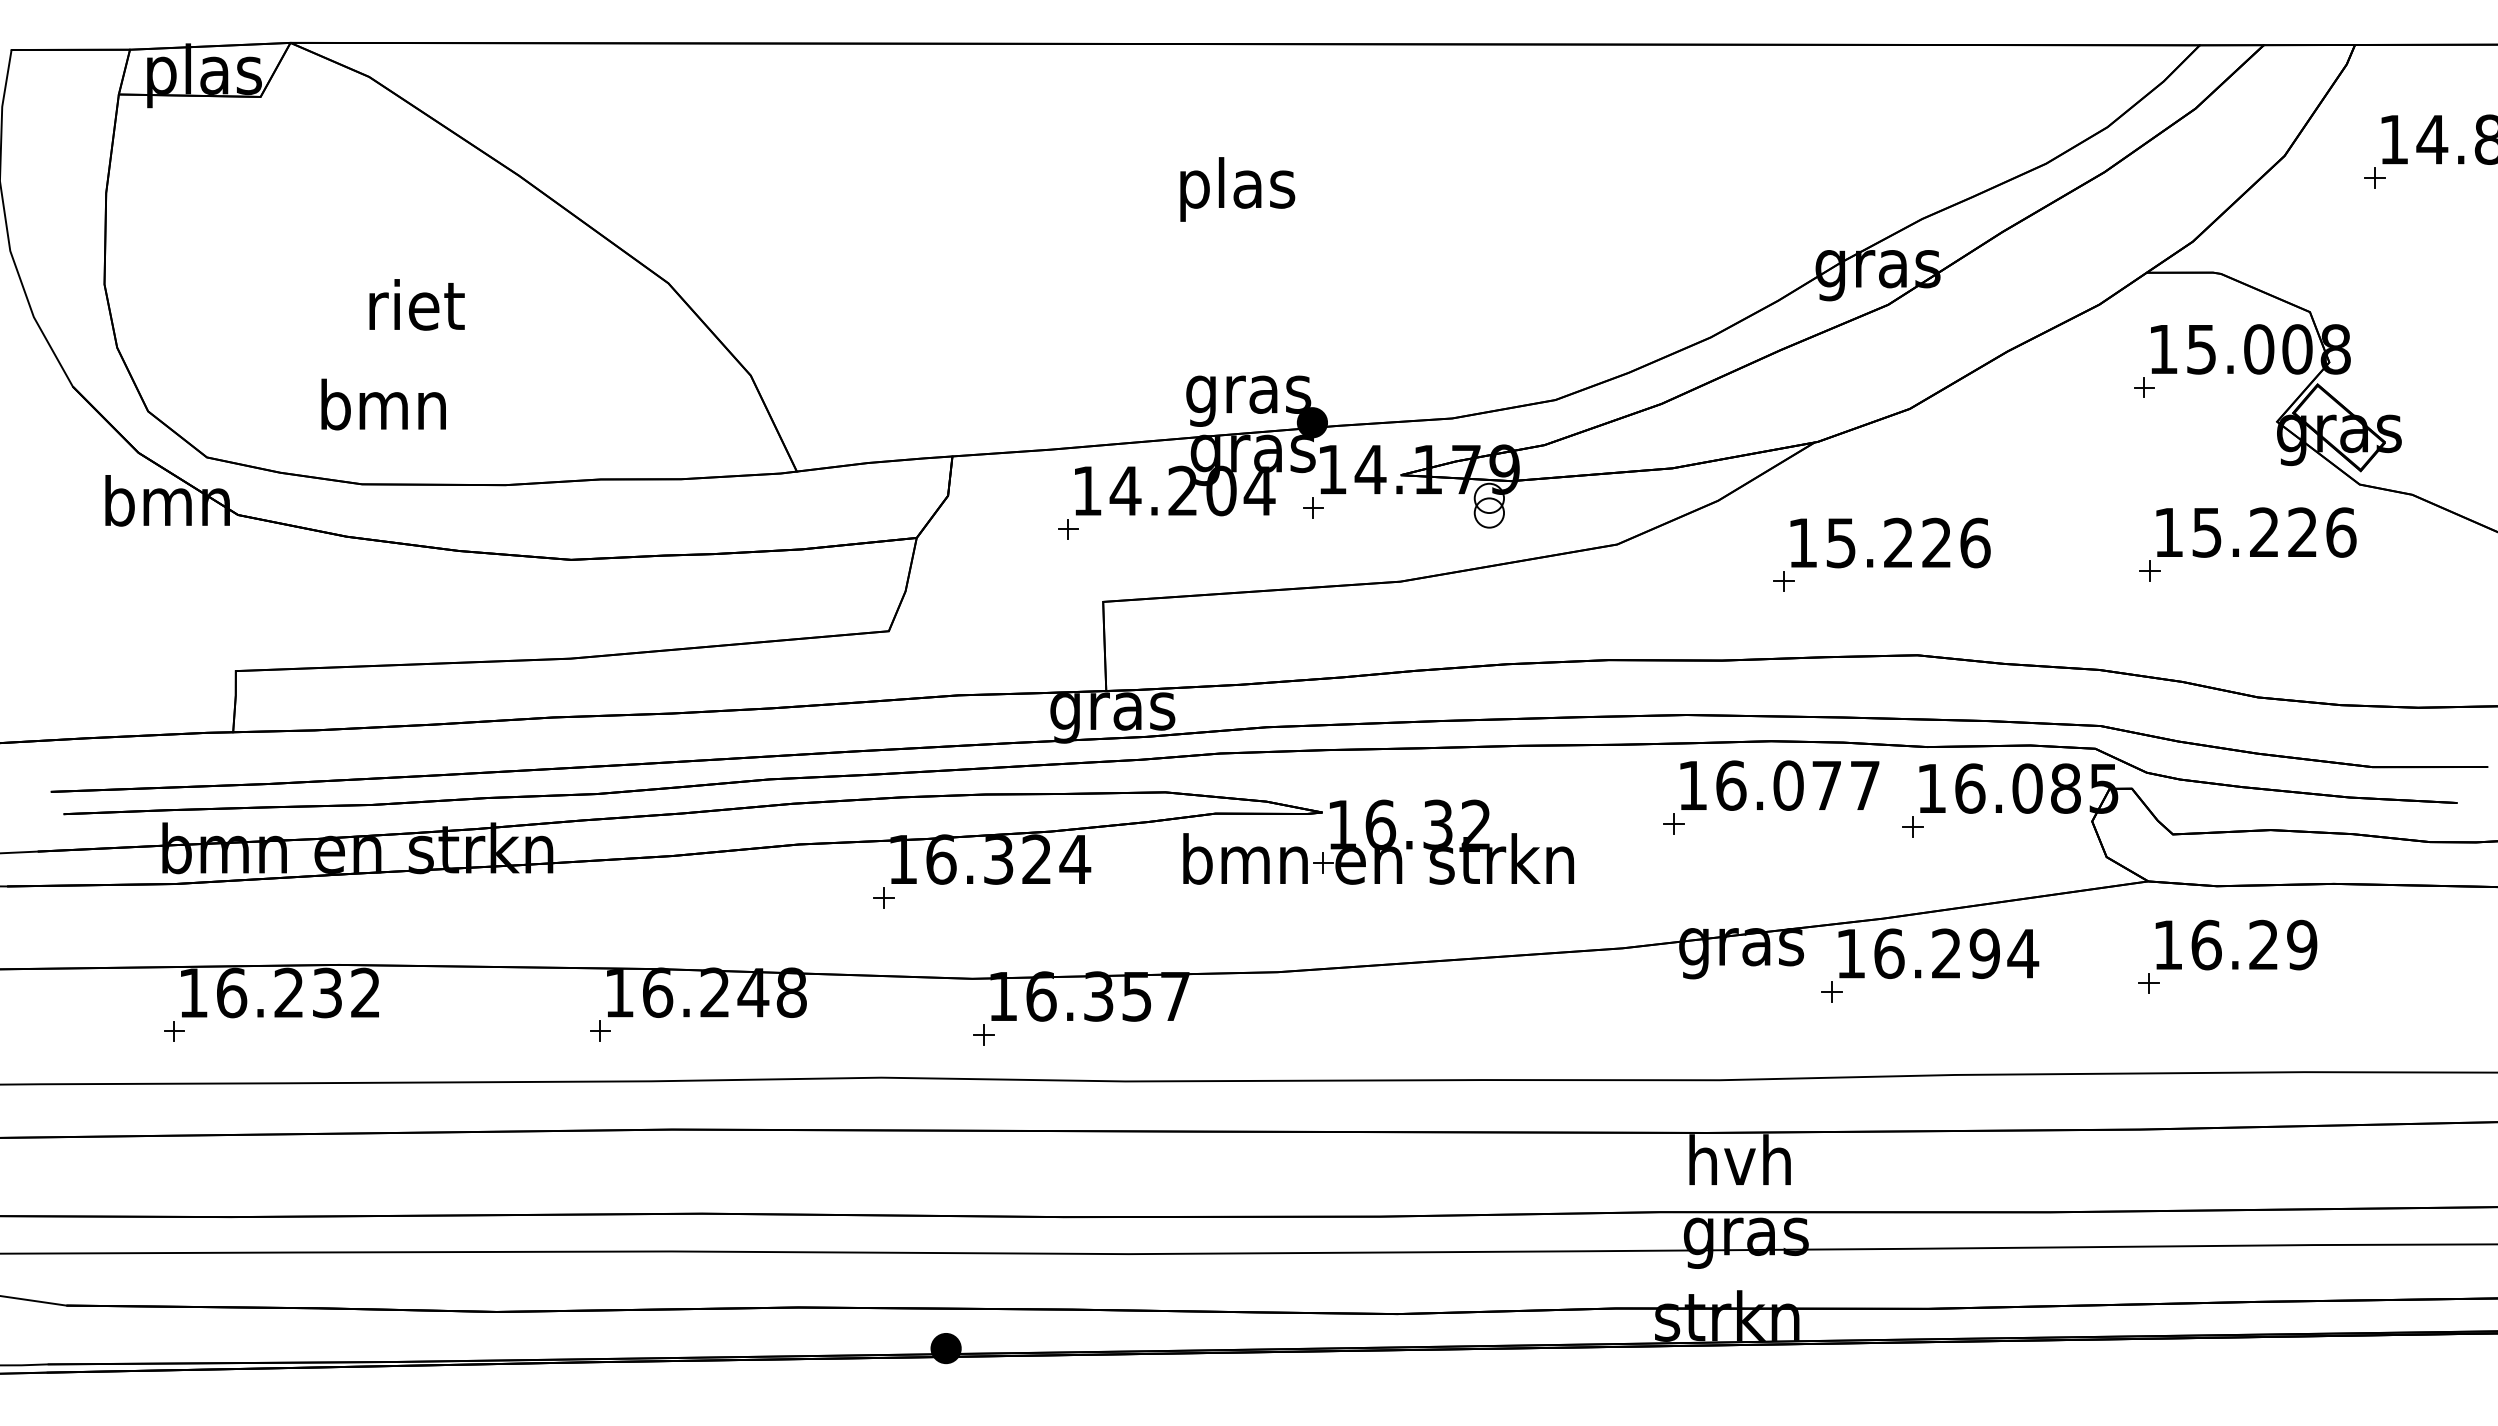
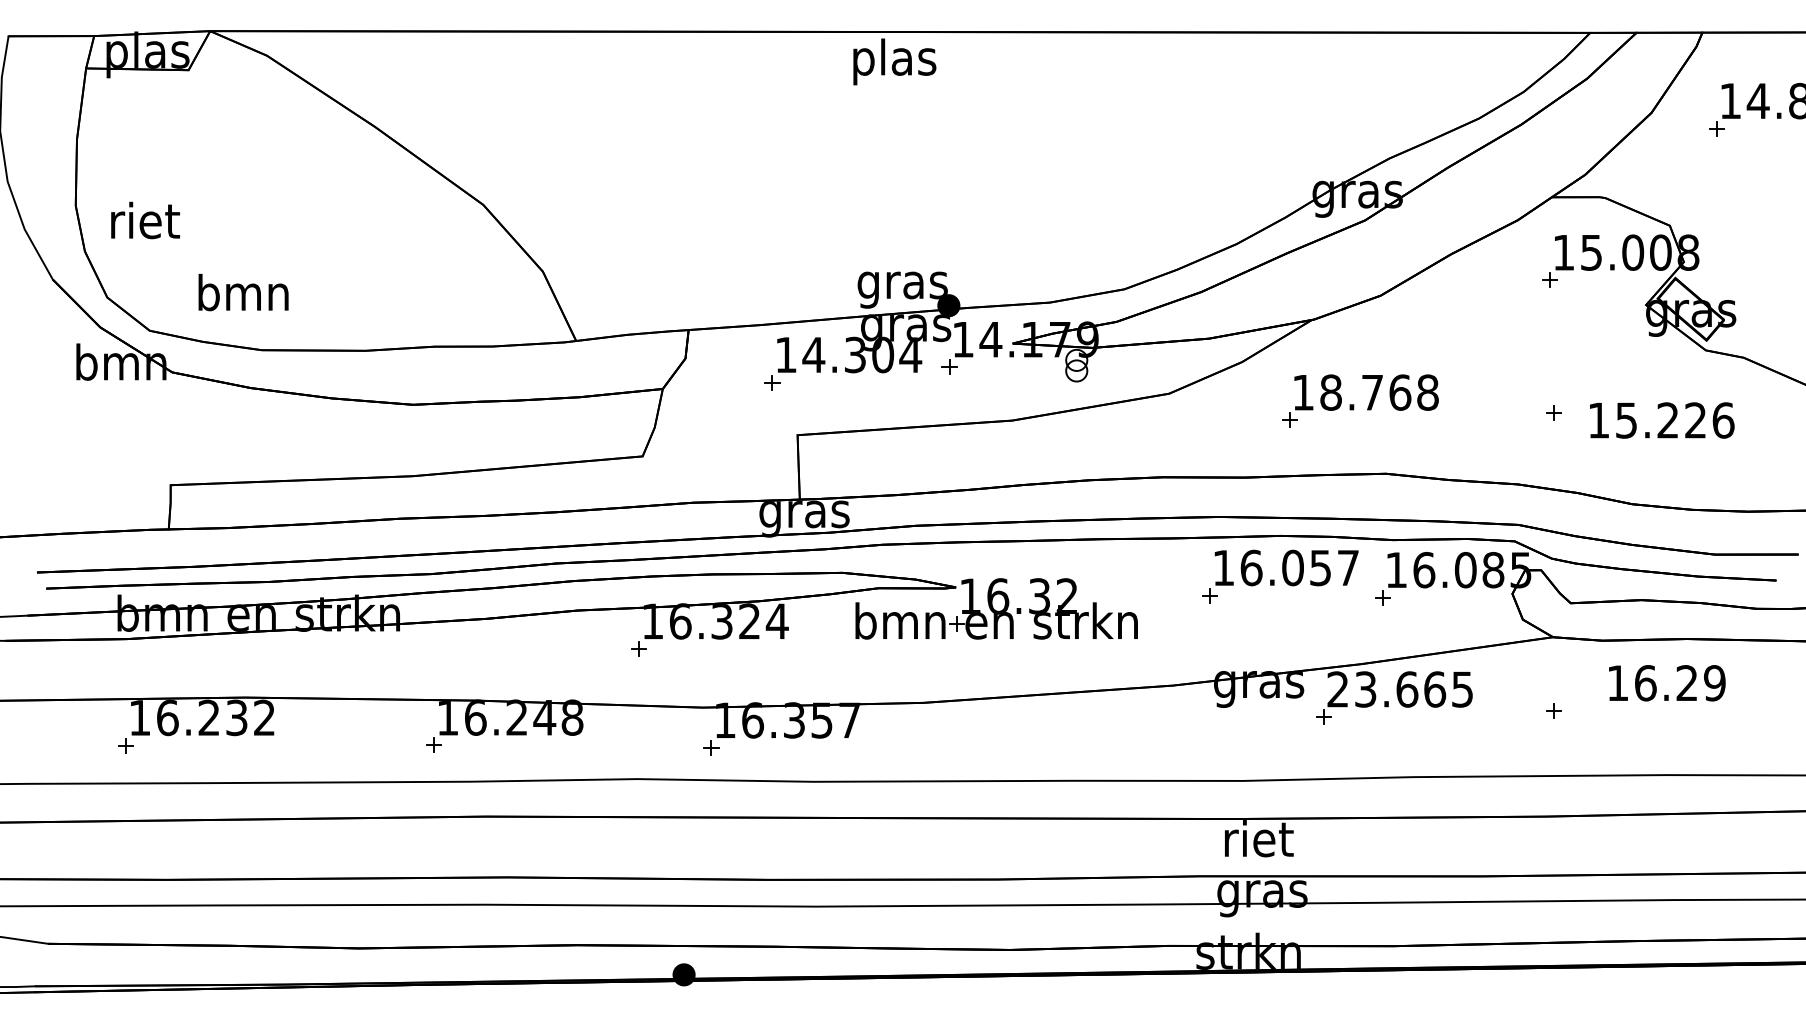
text: (1237, 189) -> (894, 61), moved
text: (416, 304) -> (145, 220), moved
text: (383, 404) -> (243, 292), moved
text: (1182, 491) -> (854, 355), 14.204 -> 14.304
text: (2256, 532) -> (1662, 420), moved
text: (1908, 542) -> (1379, 392), 15.226 -> 18.768
text: (1826, 785) -> (1320, 567), 16.077 -> 16.057
text: (2236, 944) -> (1667, 682), moved
text: (1937, 953) -> (1400, 689), 16.294 -> 23.665
text: (1739, 1159) -> (1257, 838), hvh -> riet

